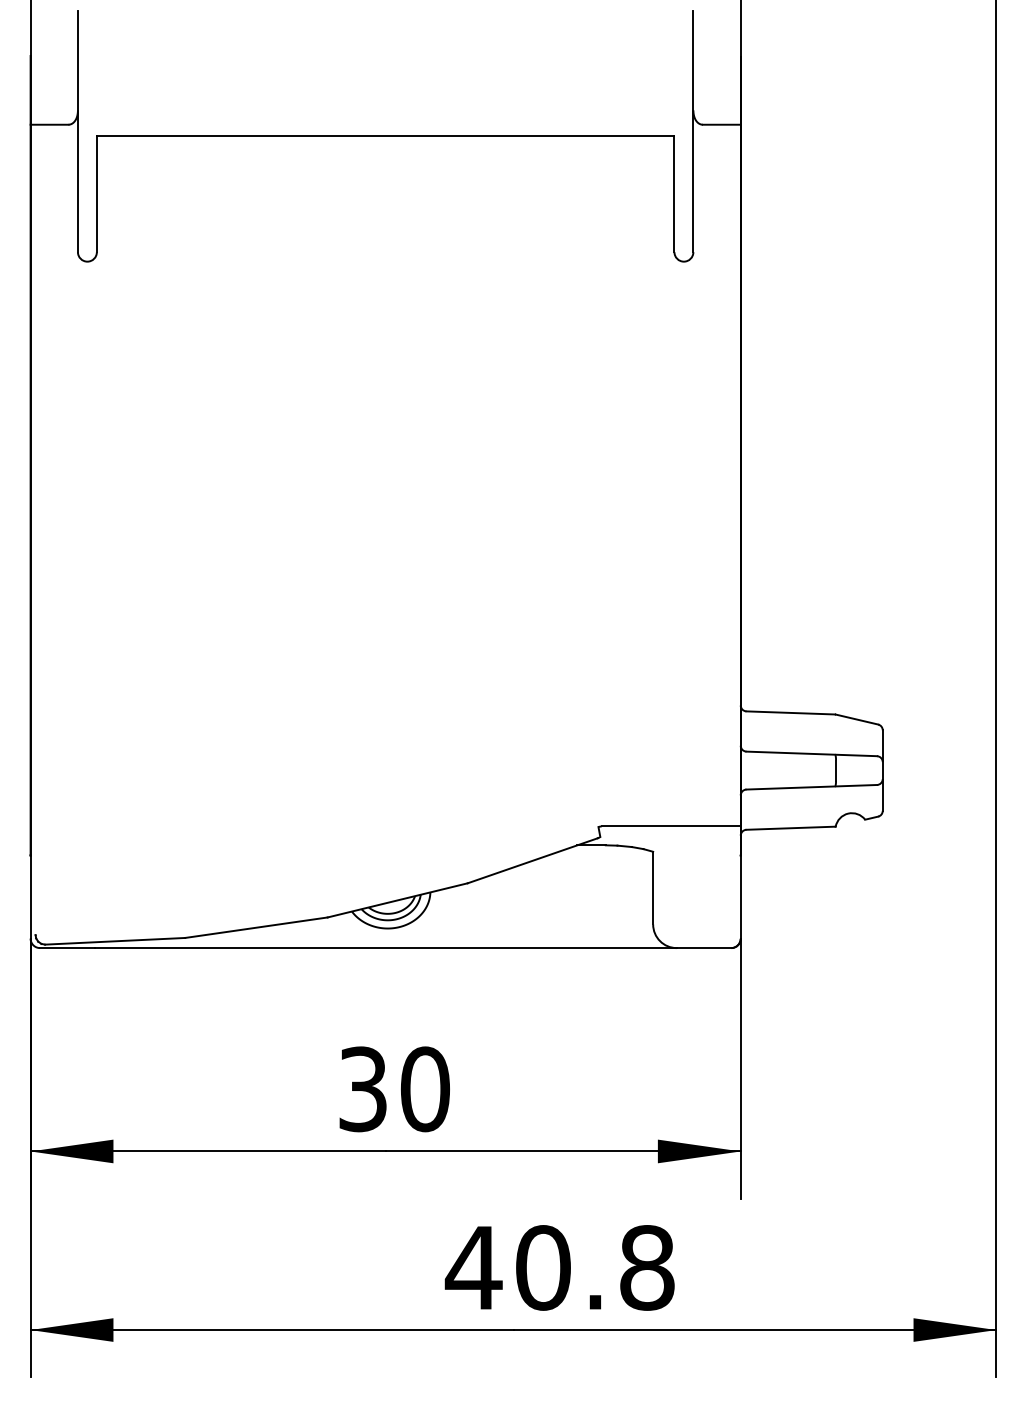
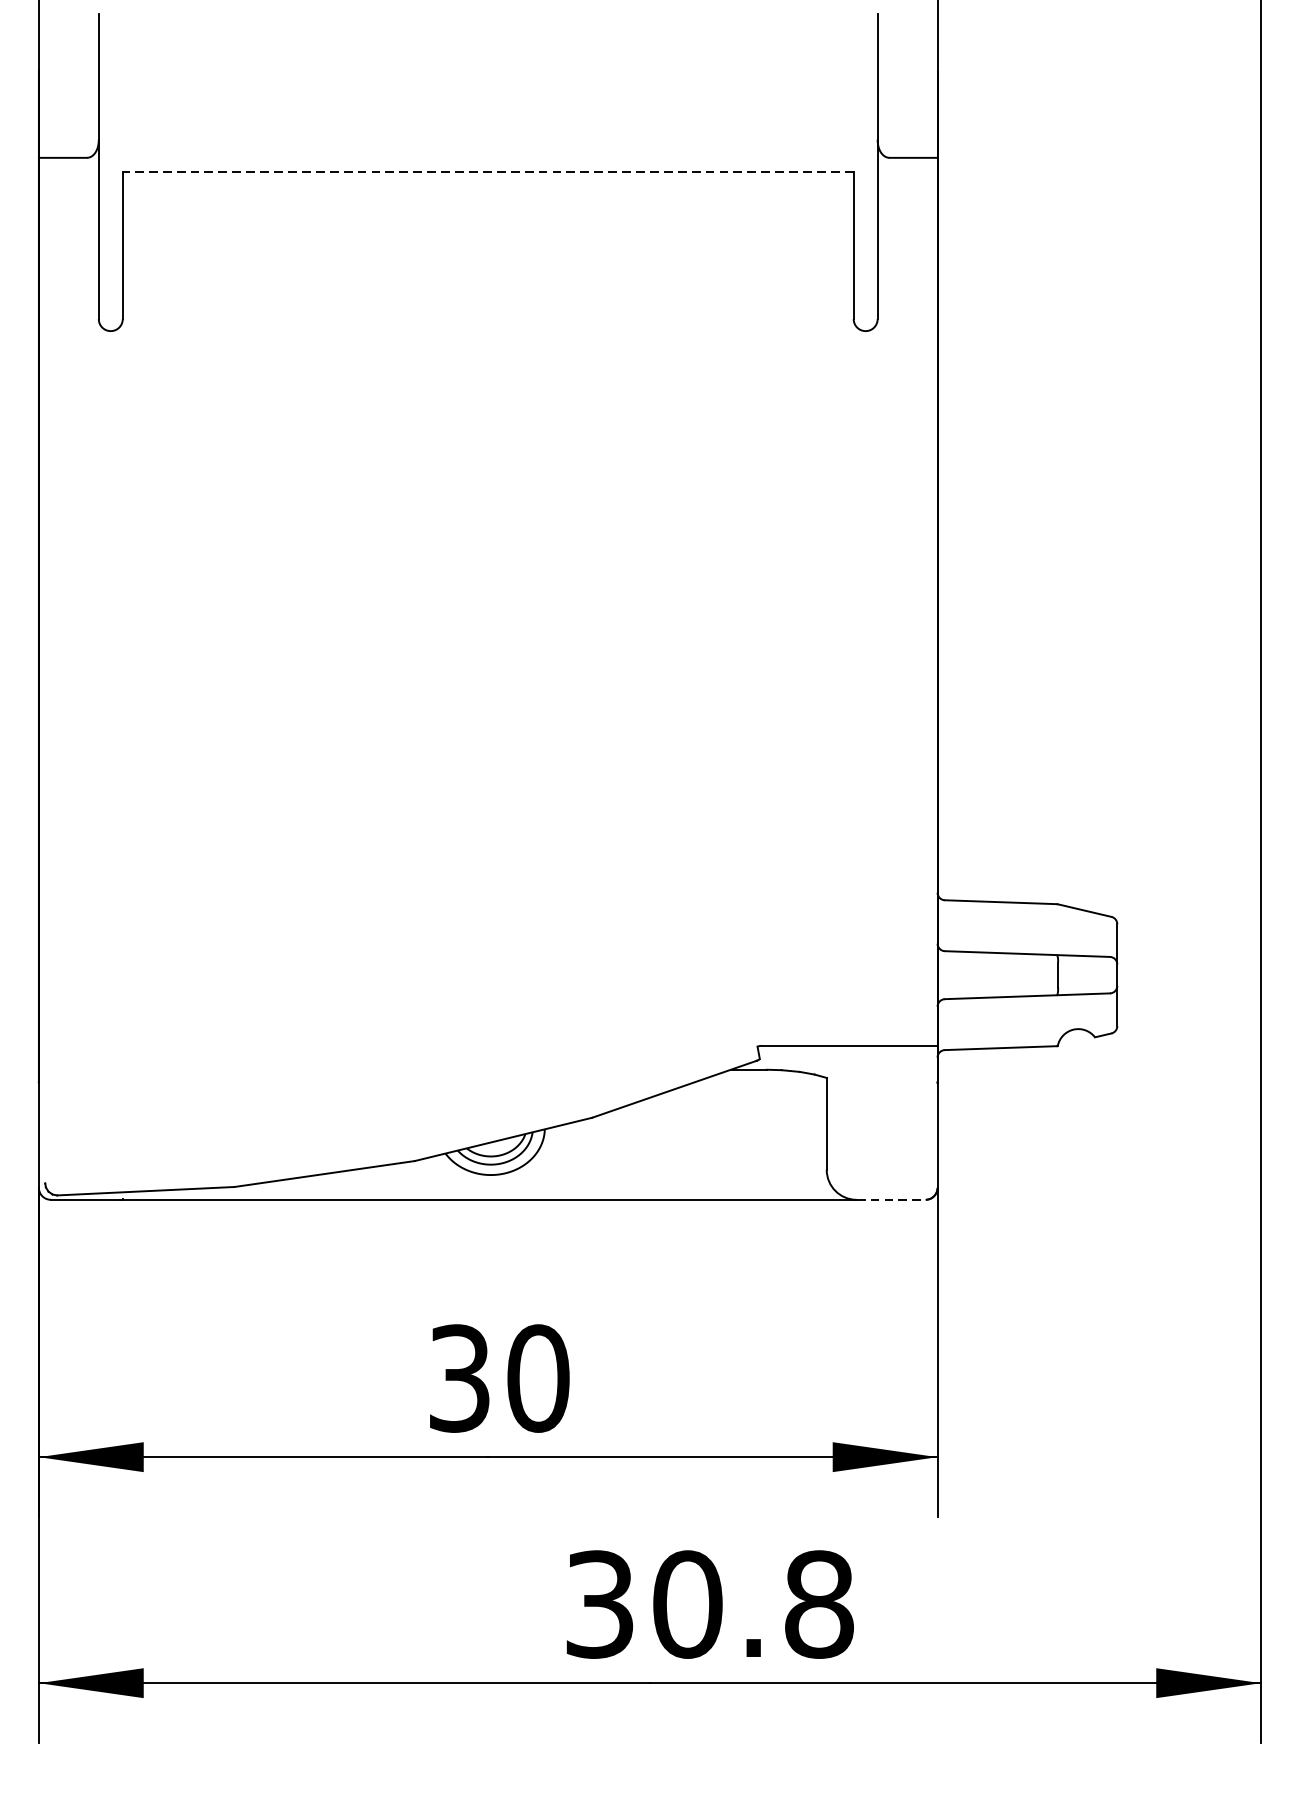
line: (385, 135) -> (488, 171), solid -> dashed
line: (704, 948) -> (891, 1200), solid -> dashed
text: (473, 1267) -> (599, 1604), 40.8 -> 30.8

